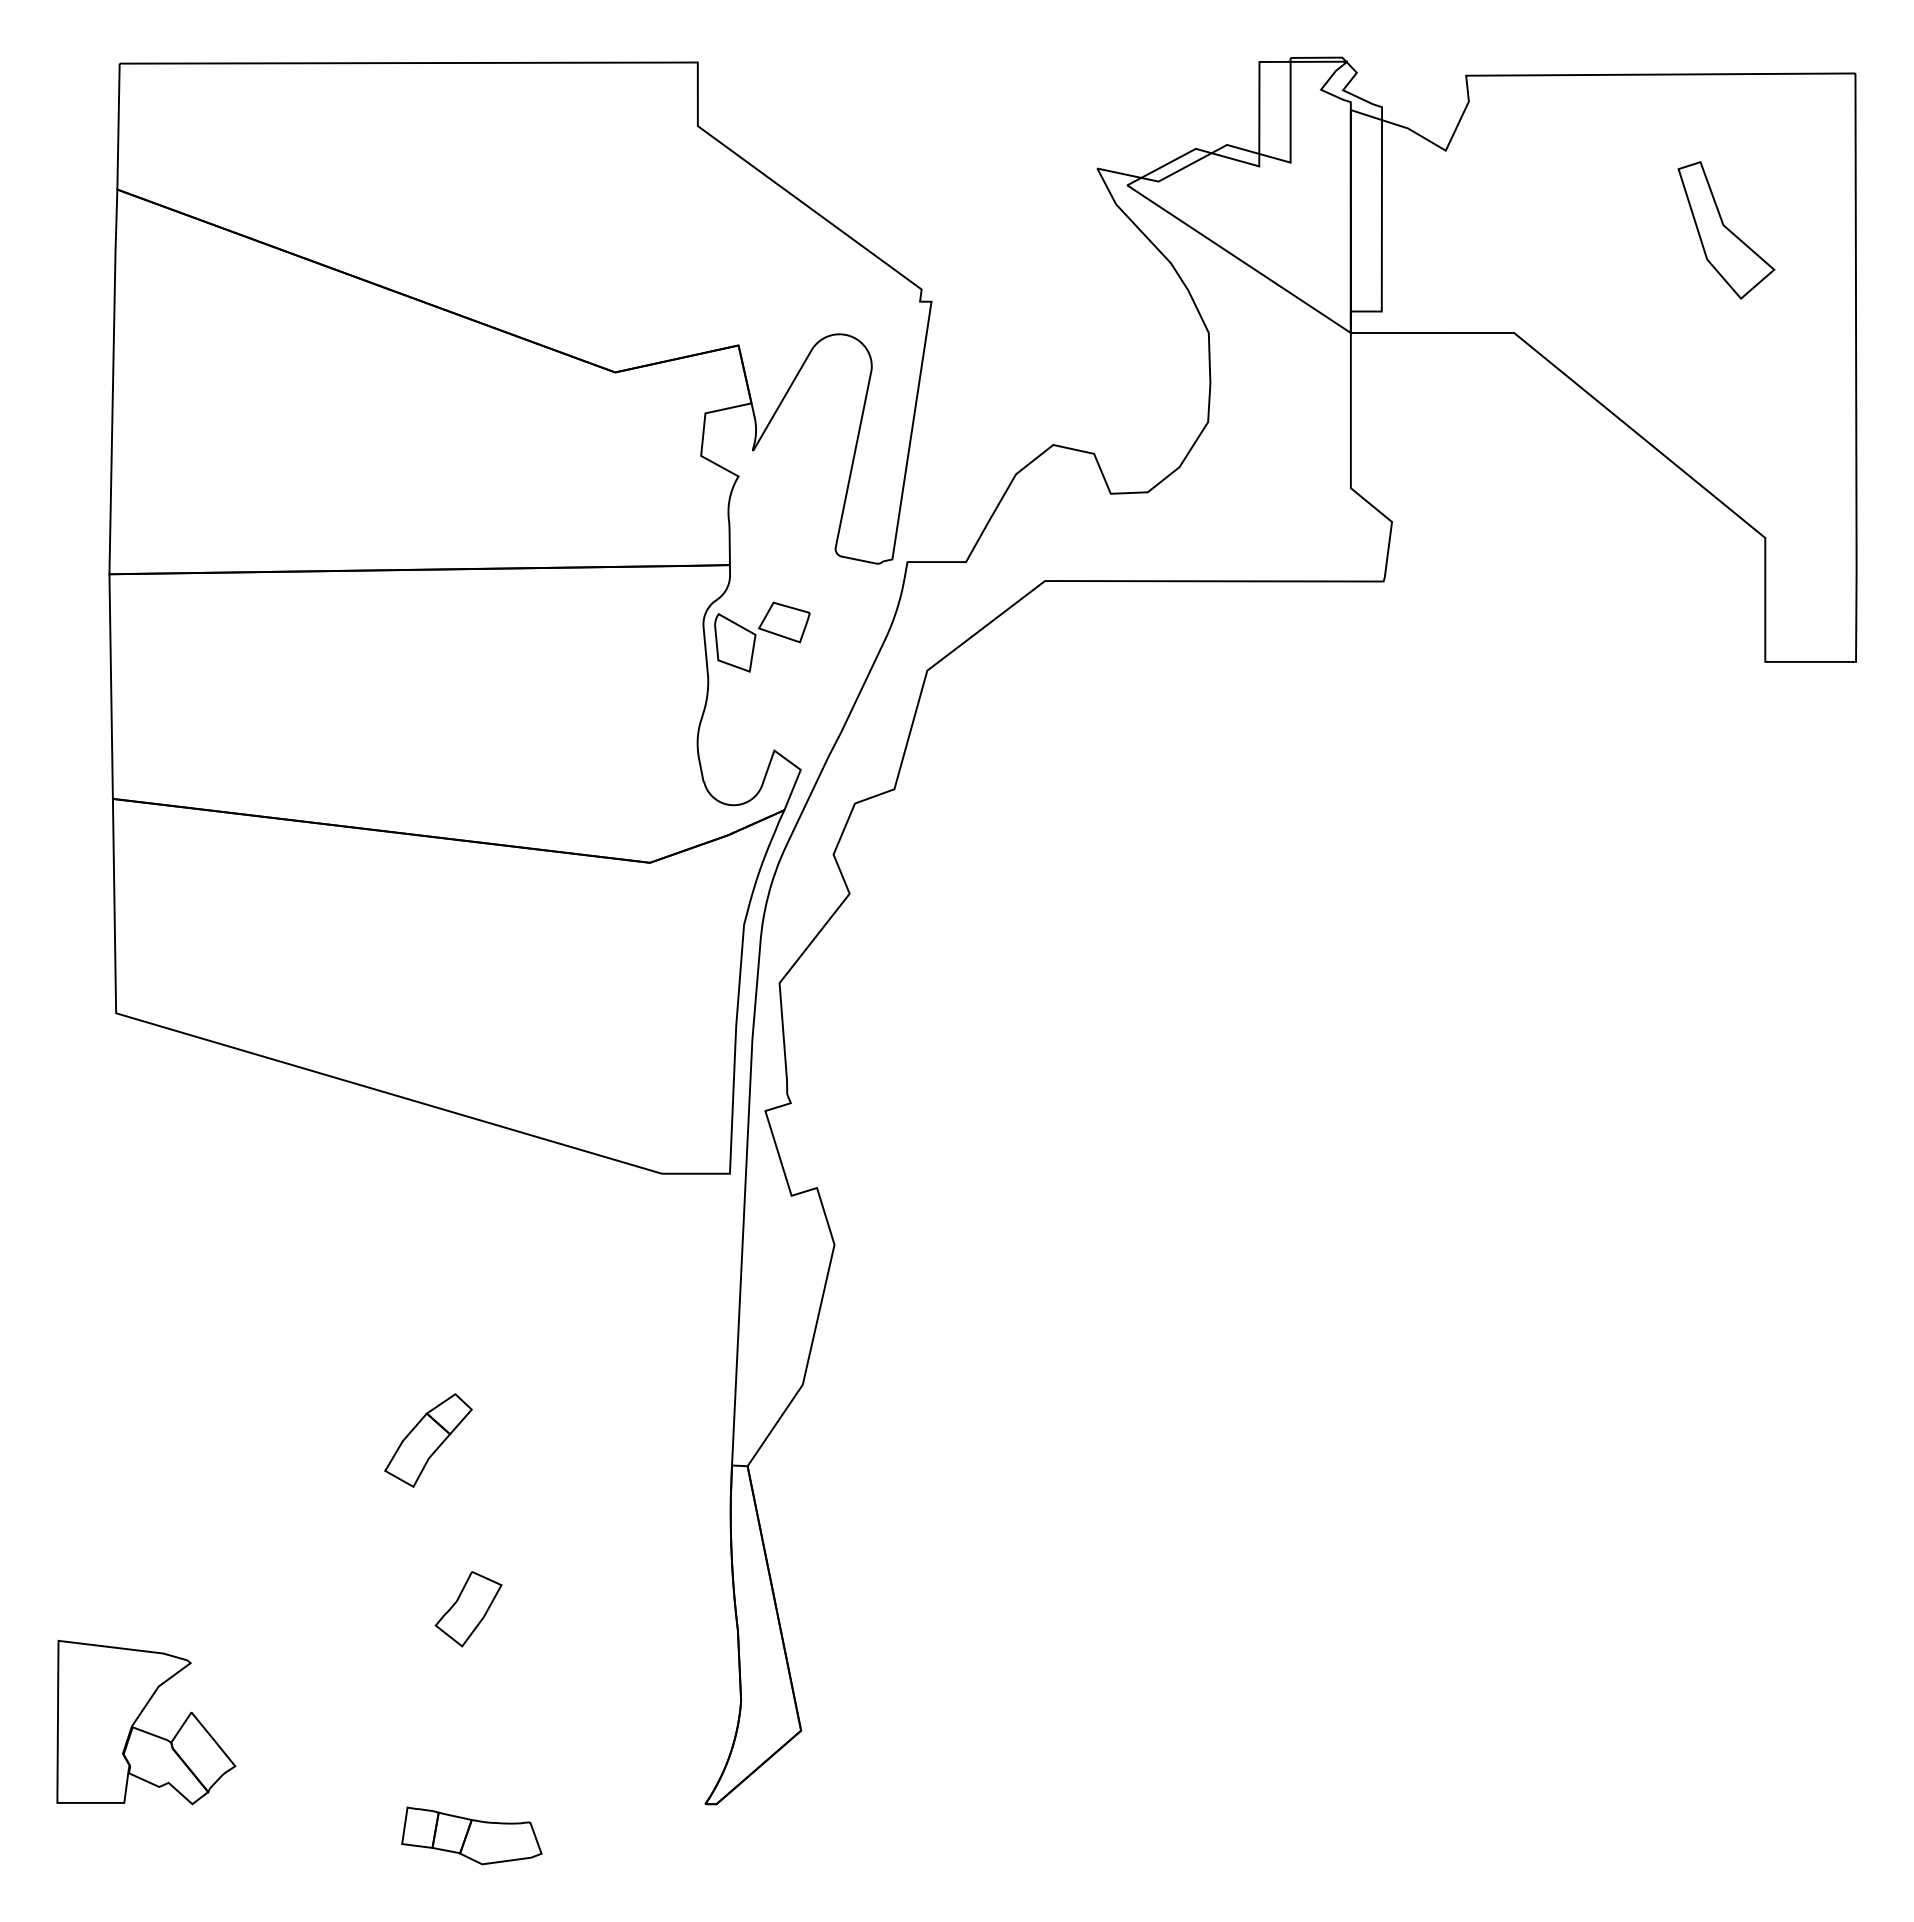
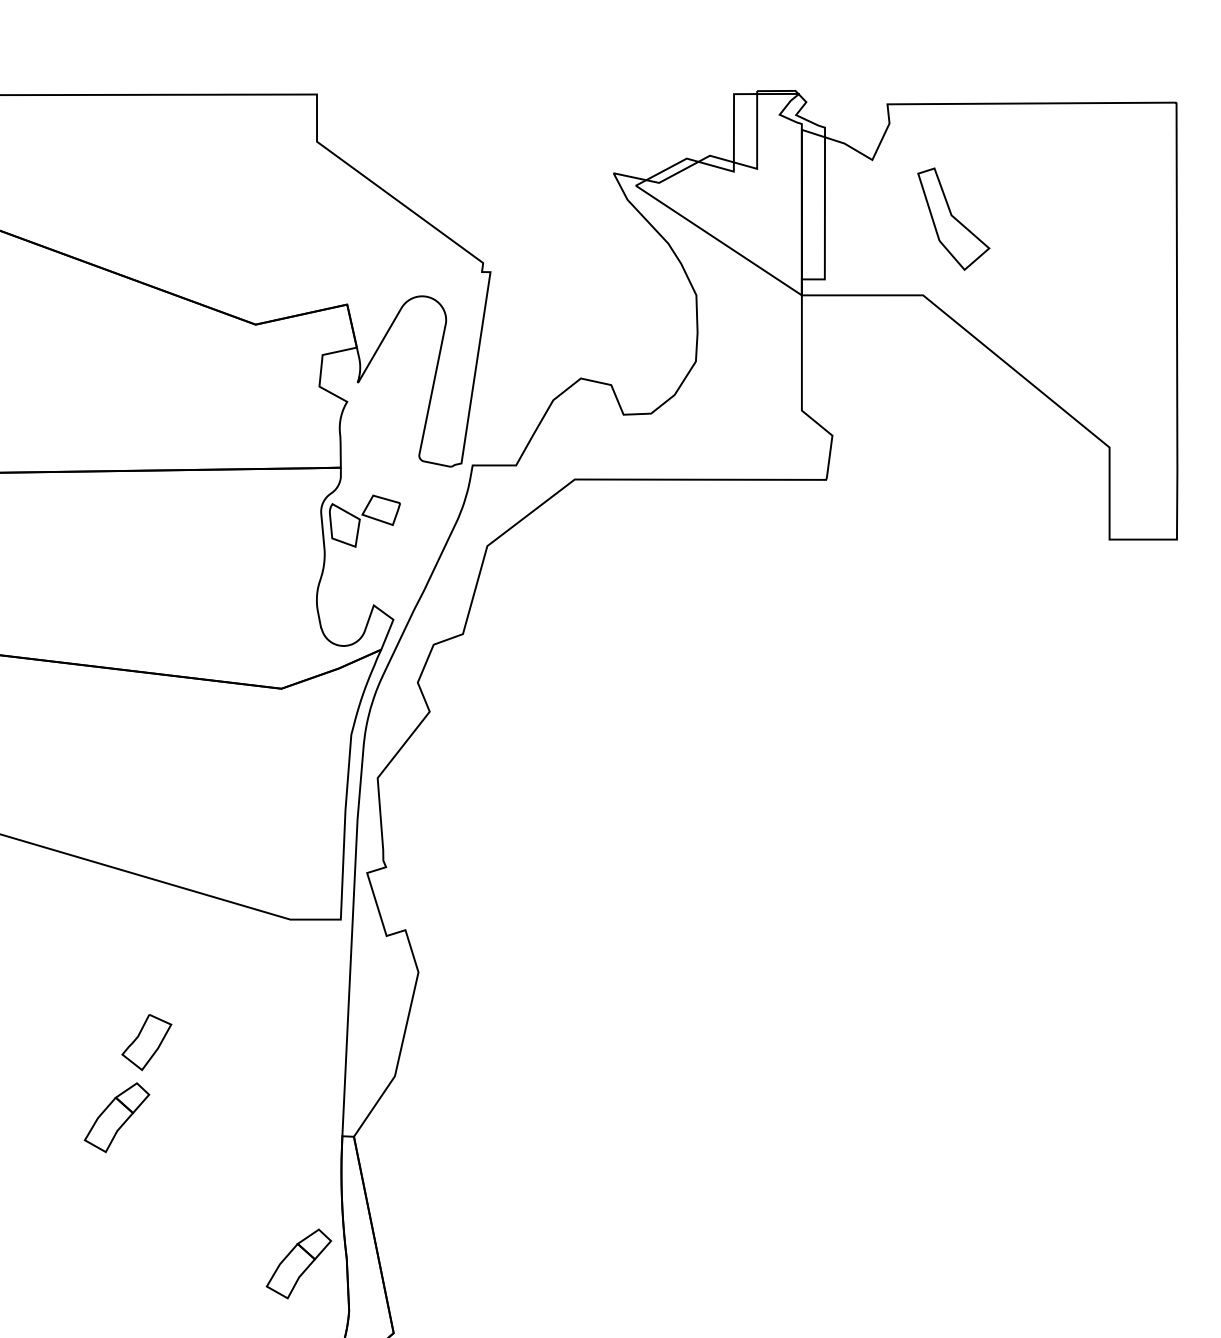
part: (1726, 230) -> (953, 219), moved
part: (468, 1609) -> (146, 1042), moved
part: (673, 1637) -> (298, 1263), added

